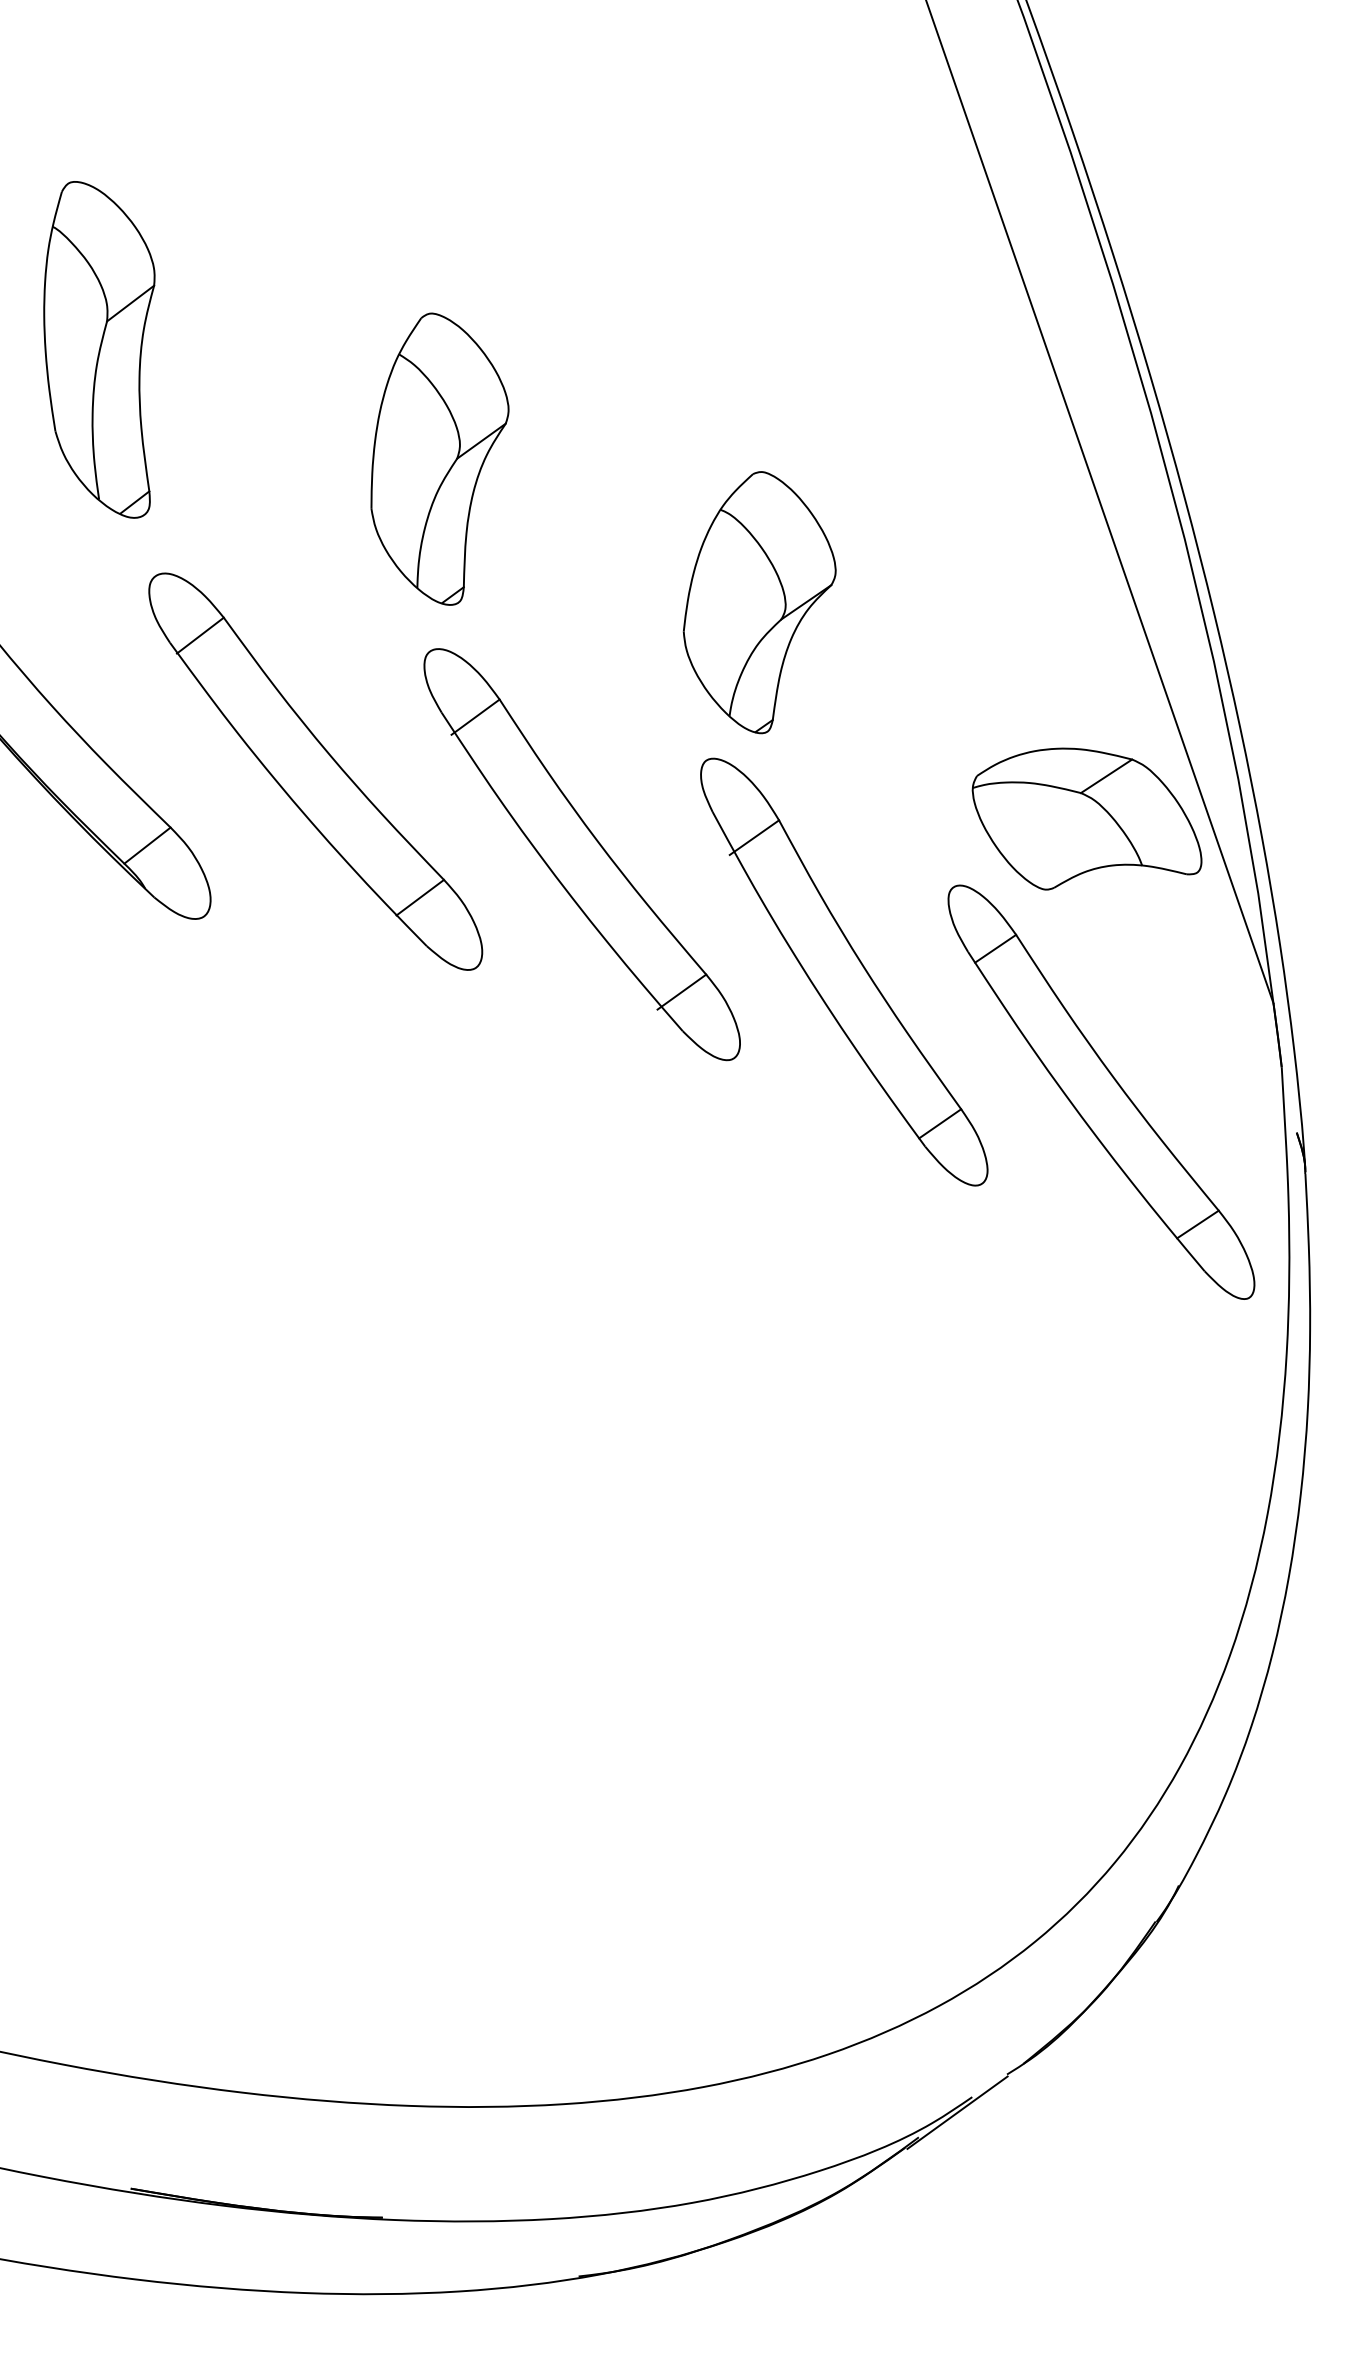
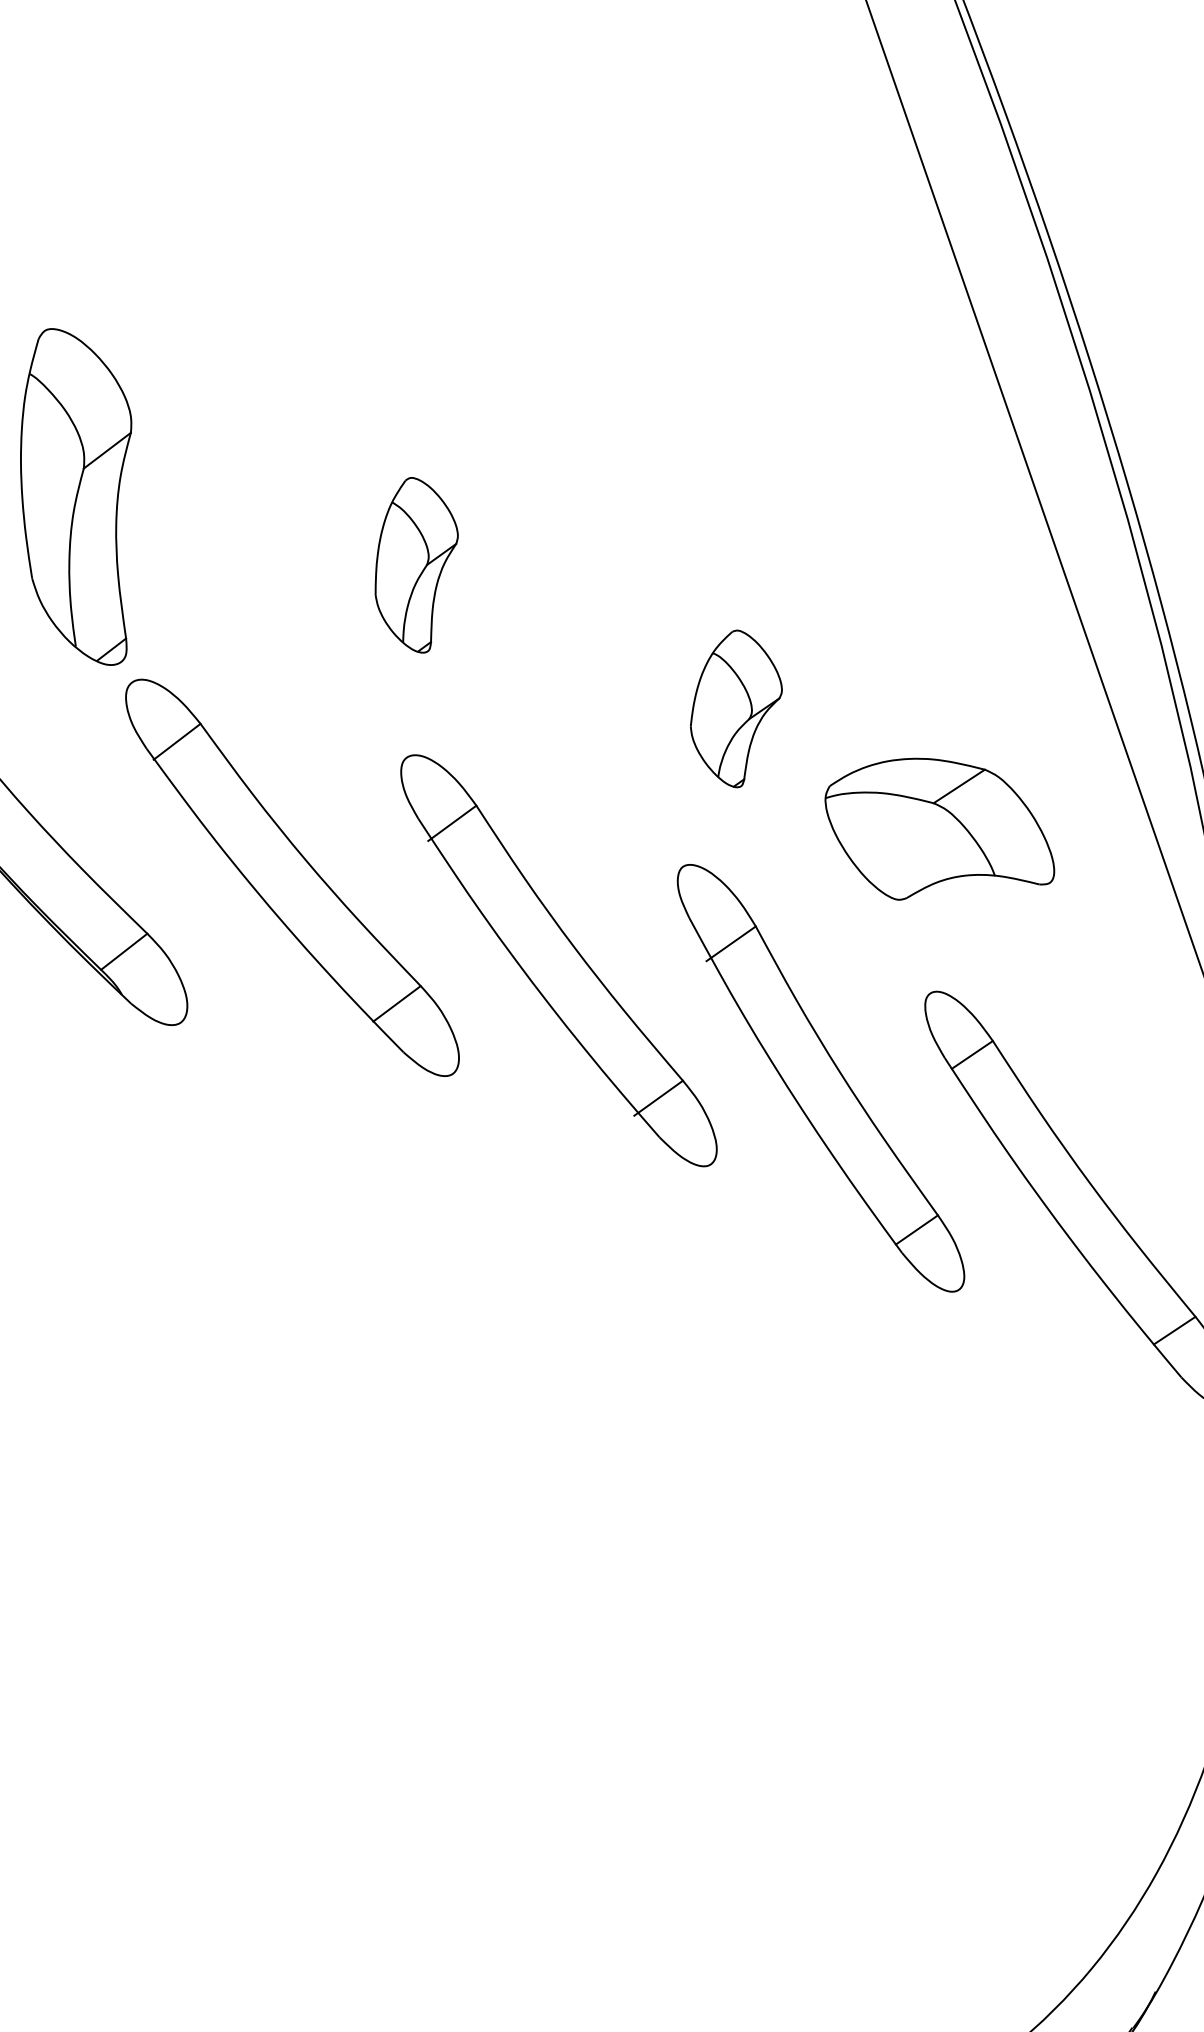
part: (99, 349) -> (76, 496), moved
part: (439, 458) -> (416, 564), size x0.6
part: (759, 602) -> (736, 708), size x0.6
part: (1086, 818) -> (939, 828), moved

